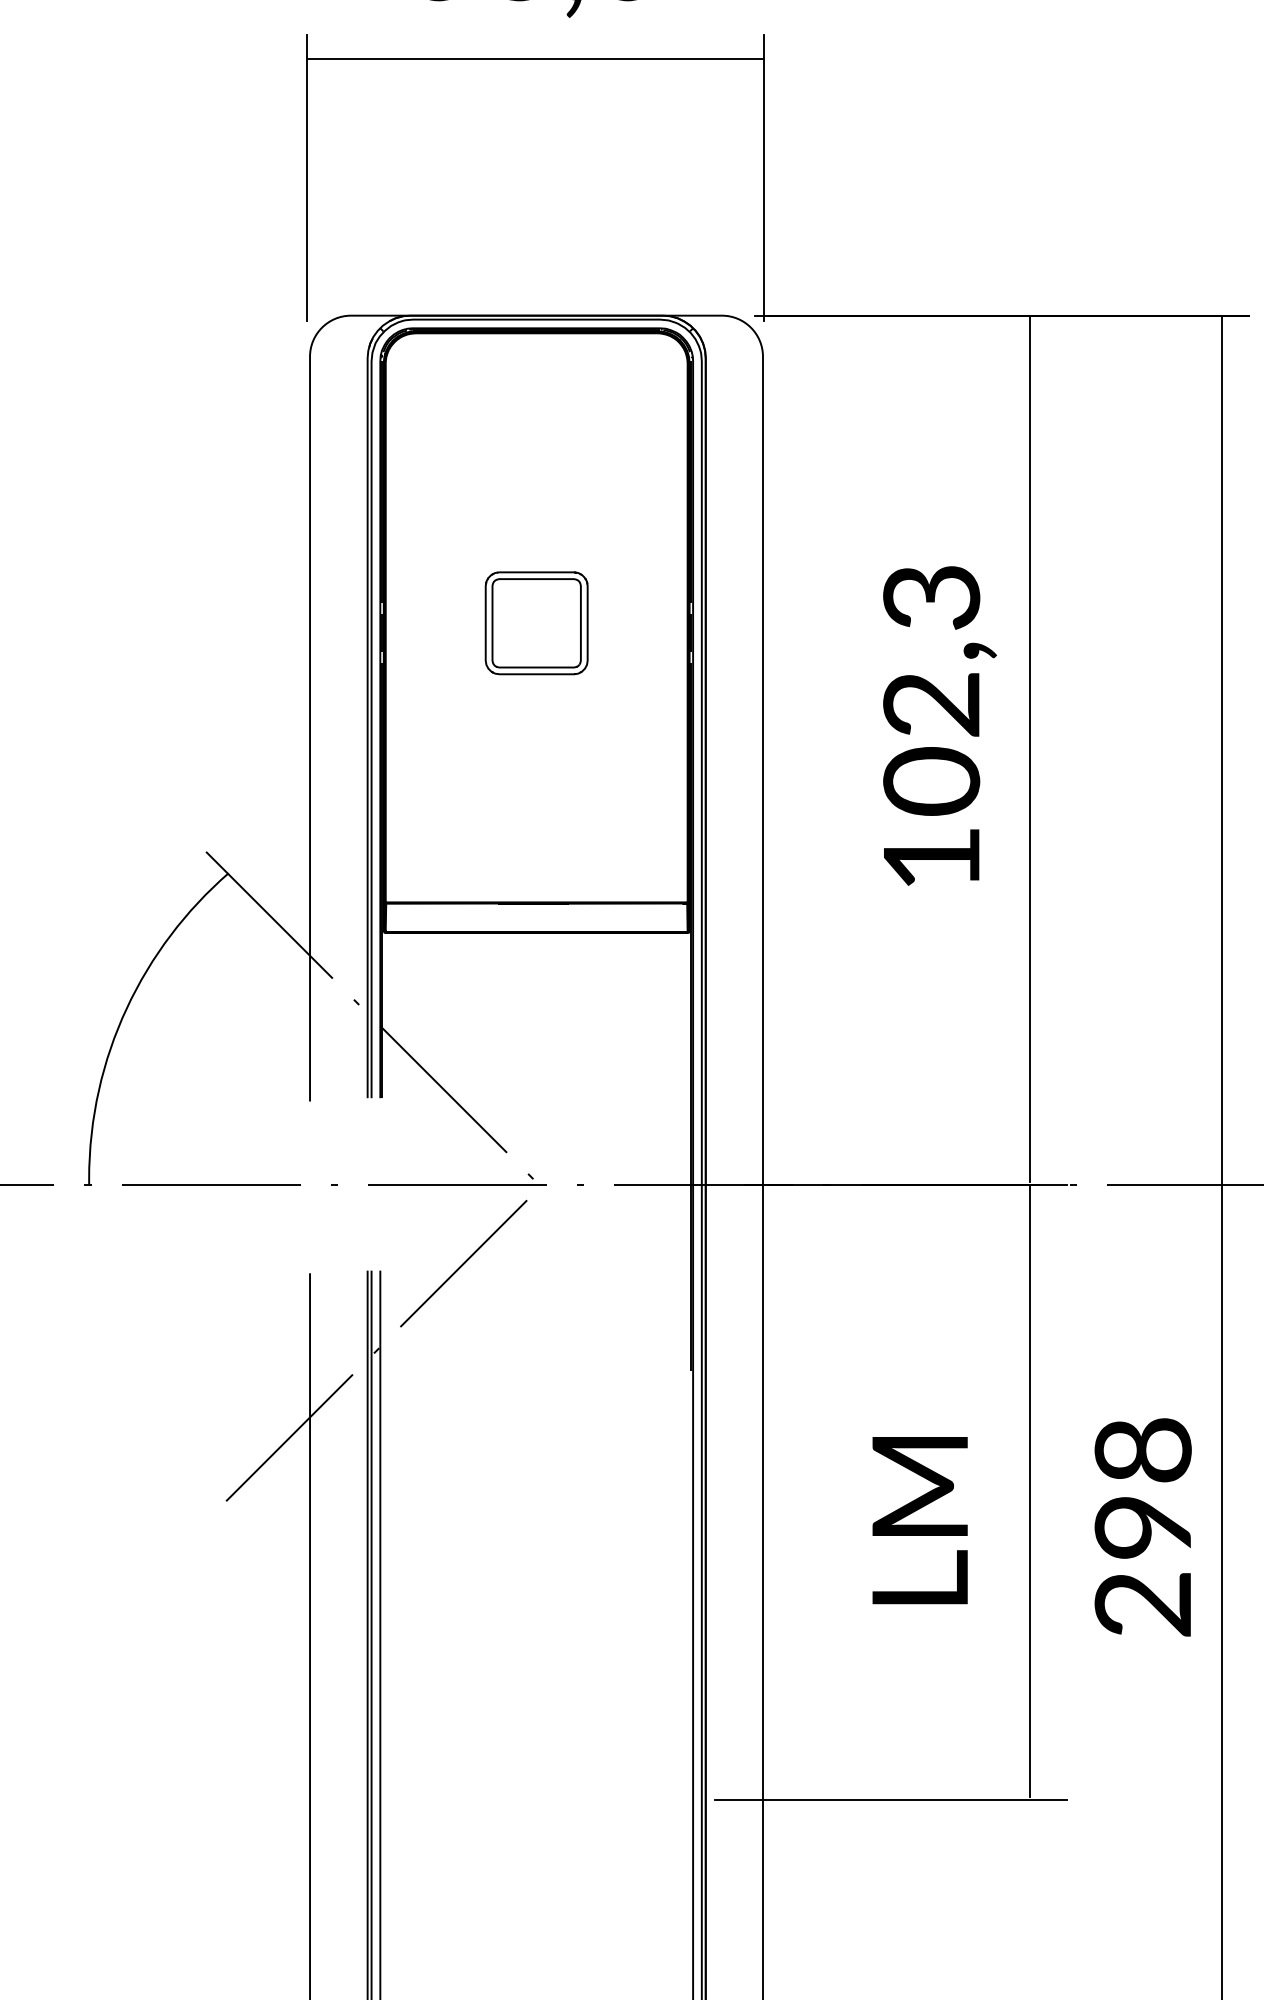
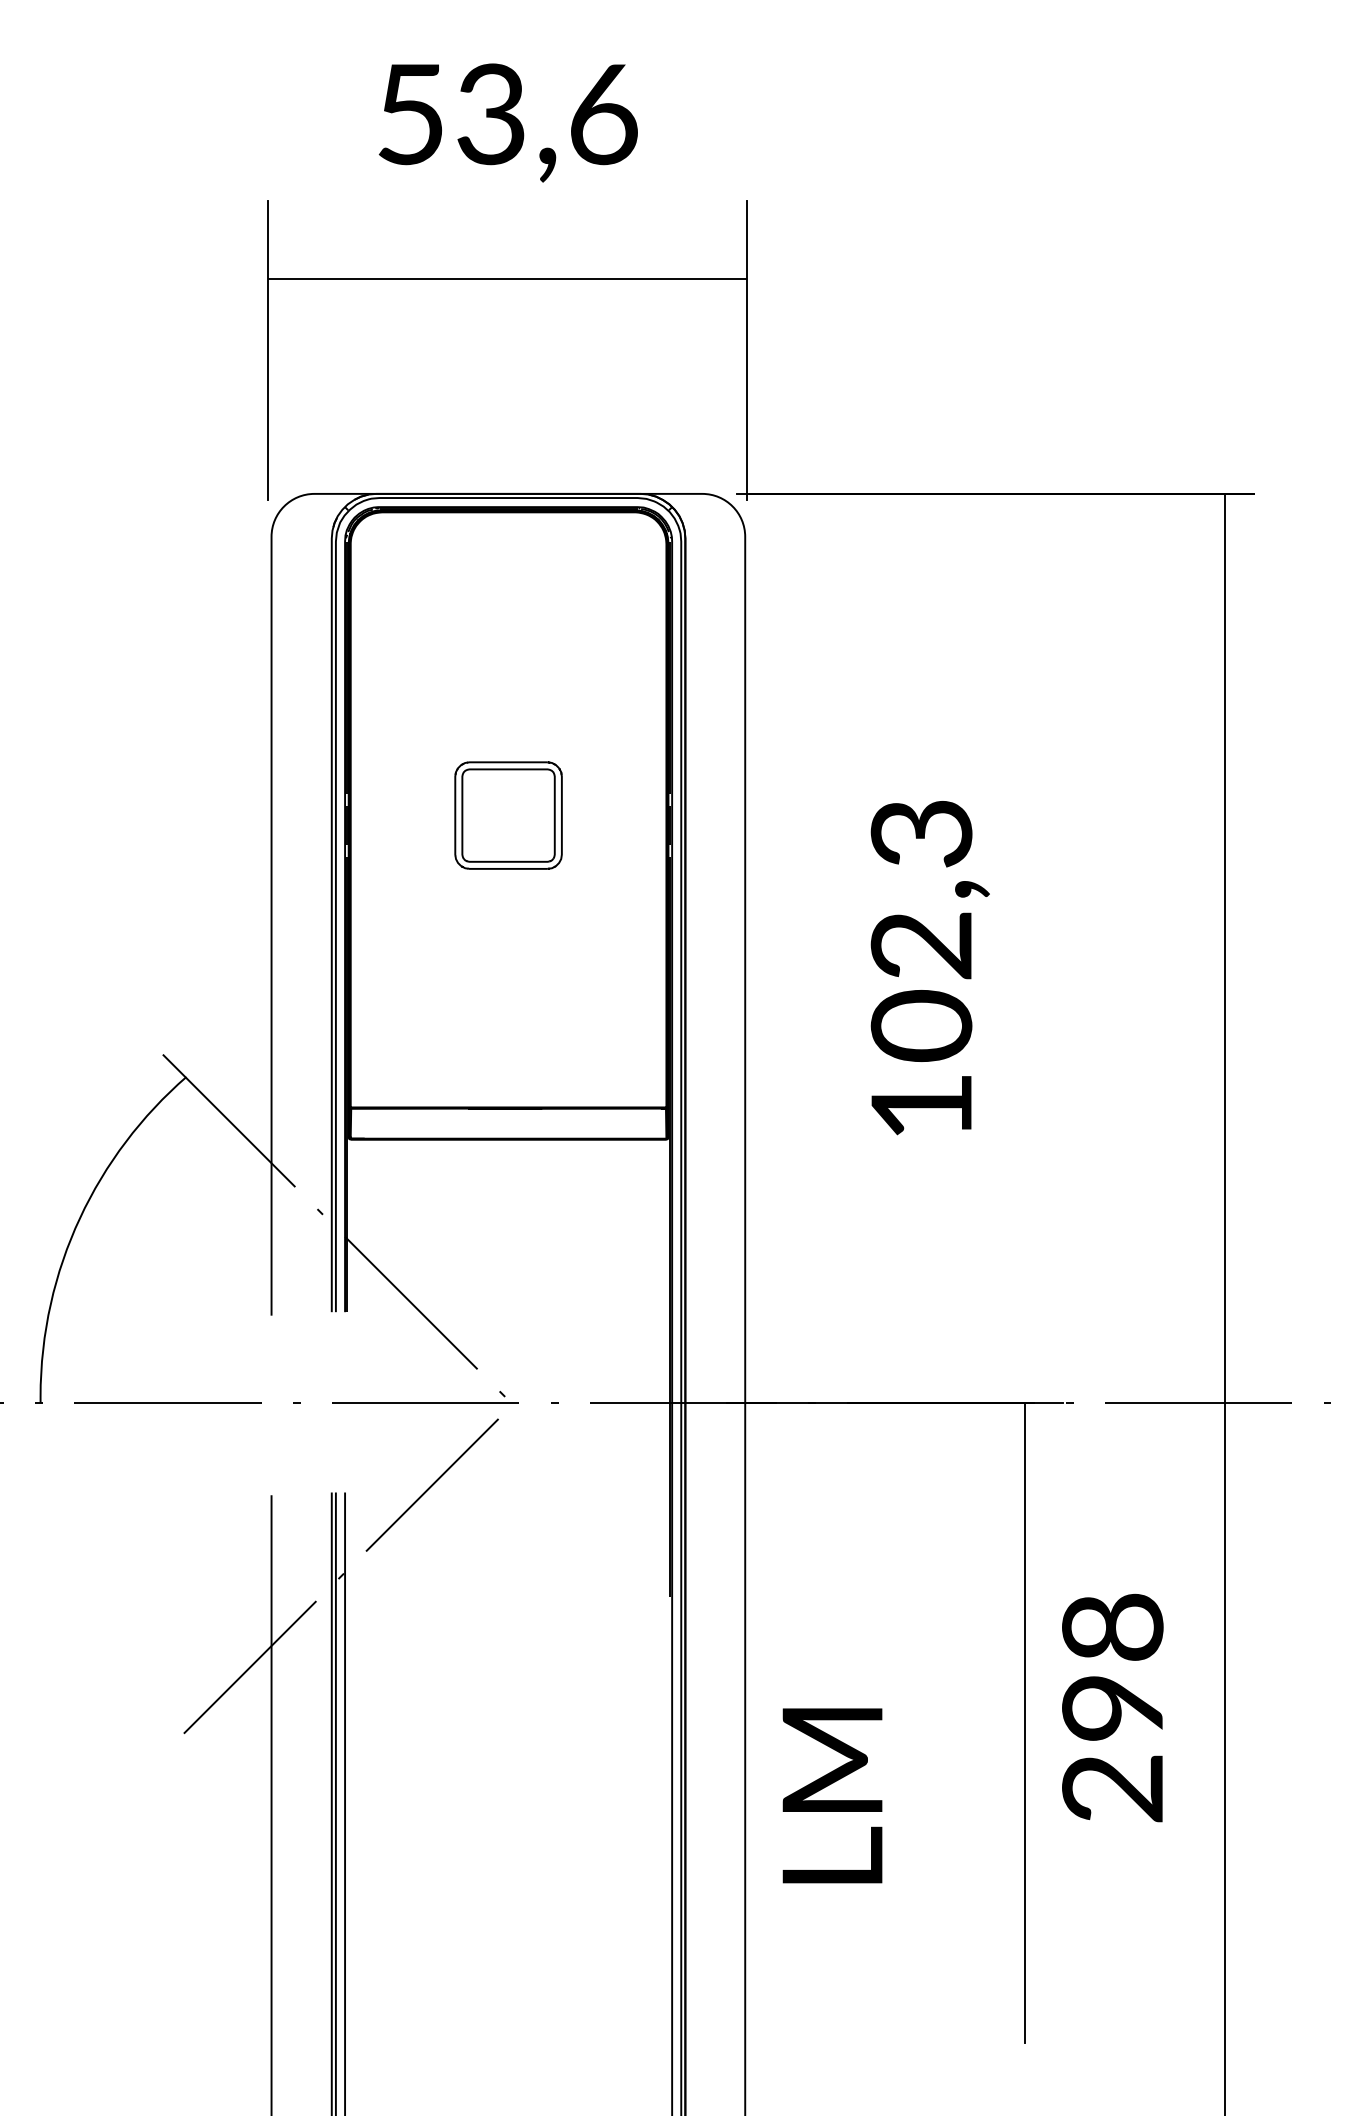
line: (534, 59) -> (506, 279), moved
text: (939, 726) -> (929, 968), moved
line: (1030, 748) -> (1024, 946), removed
text: (920, 1520) -> (832, 1795), moved
text: (1142, 1526) -> (1112, 1707), moved
line: (891, 1800) -> (879, 2046), removed

